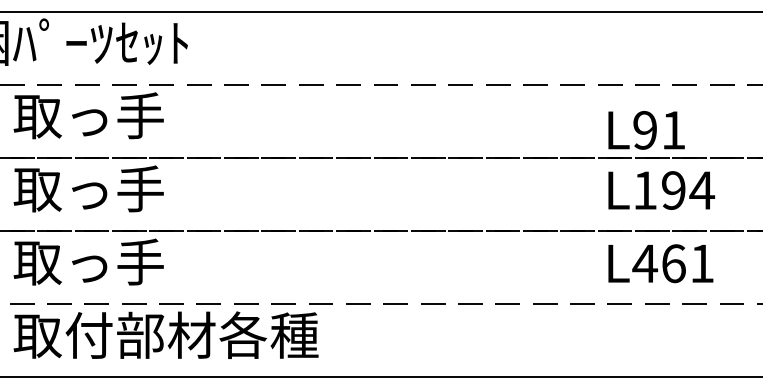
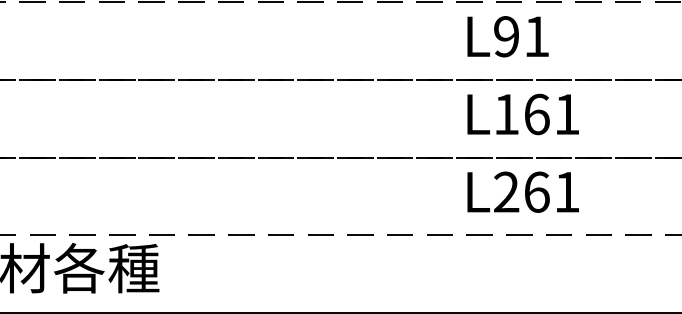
text: (646, 130) -> (507, 36), moved
text: (688, 190) -> (552, 114), L194 -> L161
text: (644, 263) -> (505, 192), L461 -> L261

